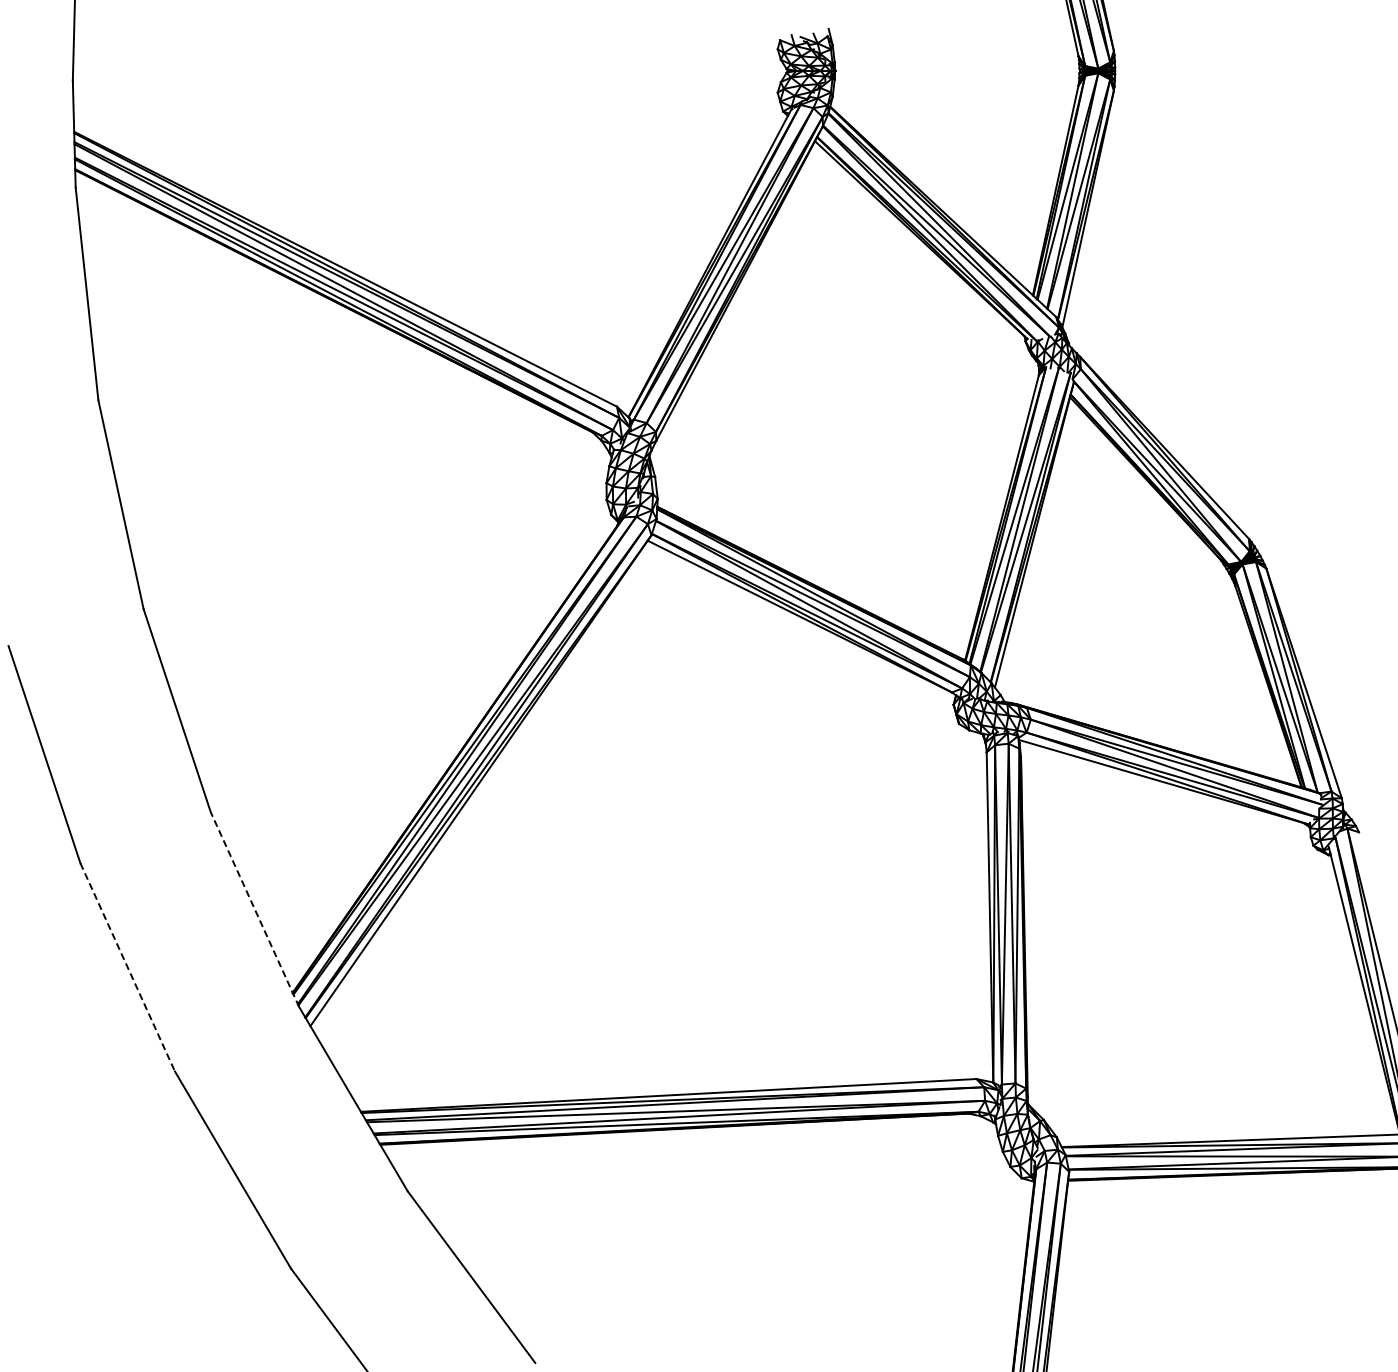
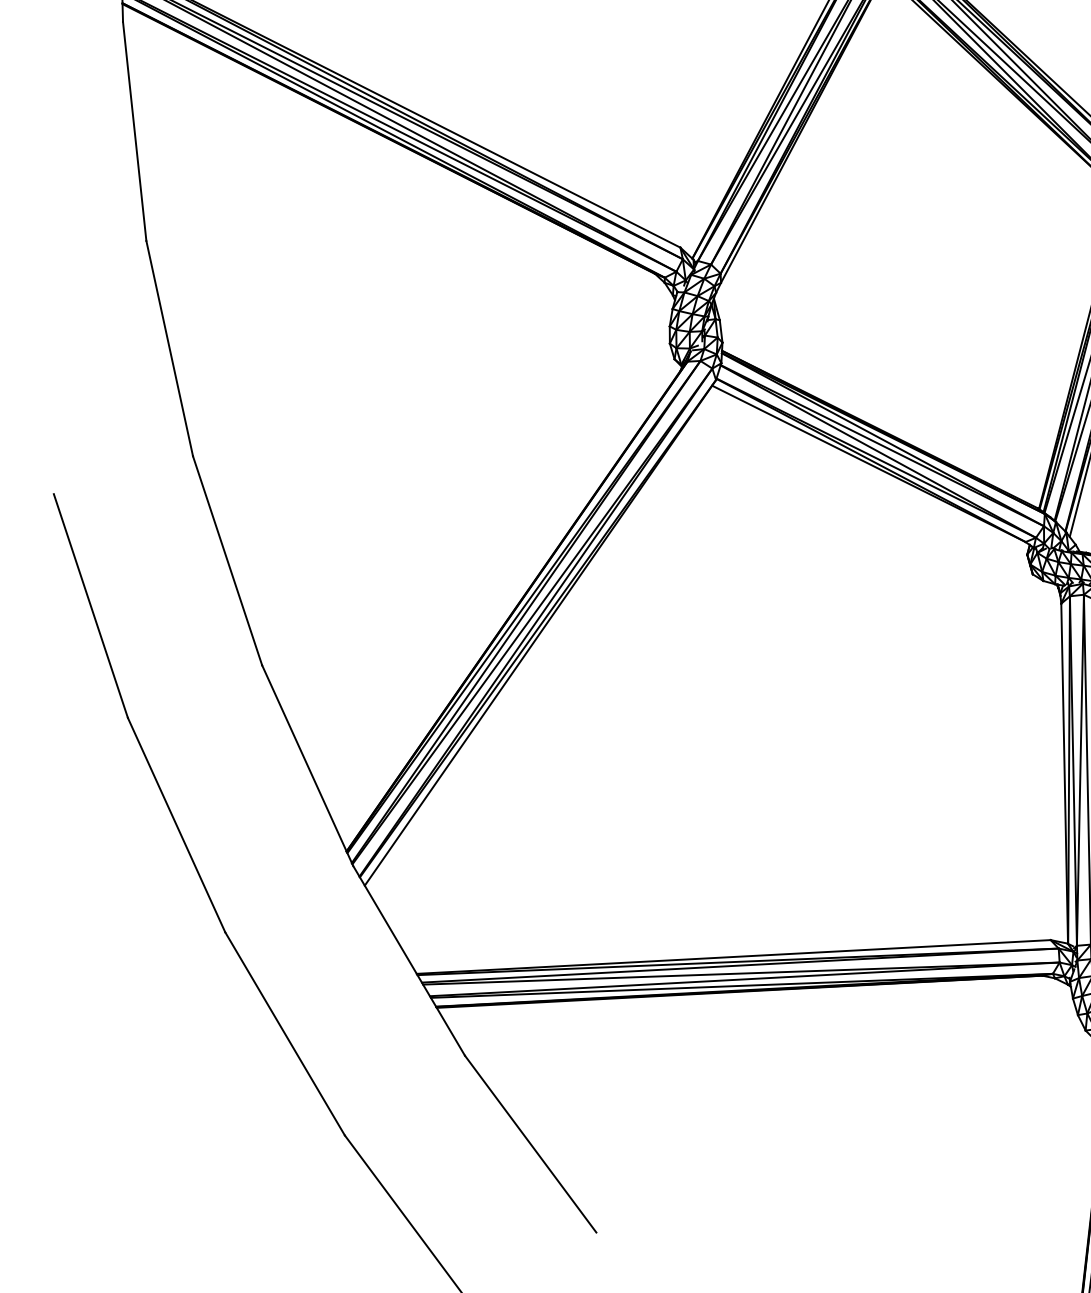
line: (255, 909) -> (308, 765), dashed -> solid
line: (127, 967) -> (176, 825), dashed -> solid

